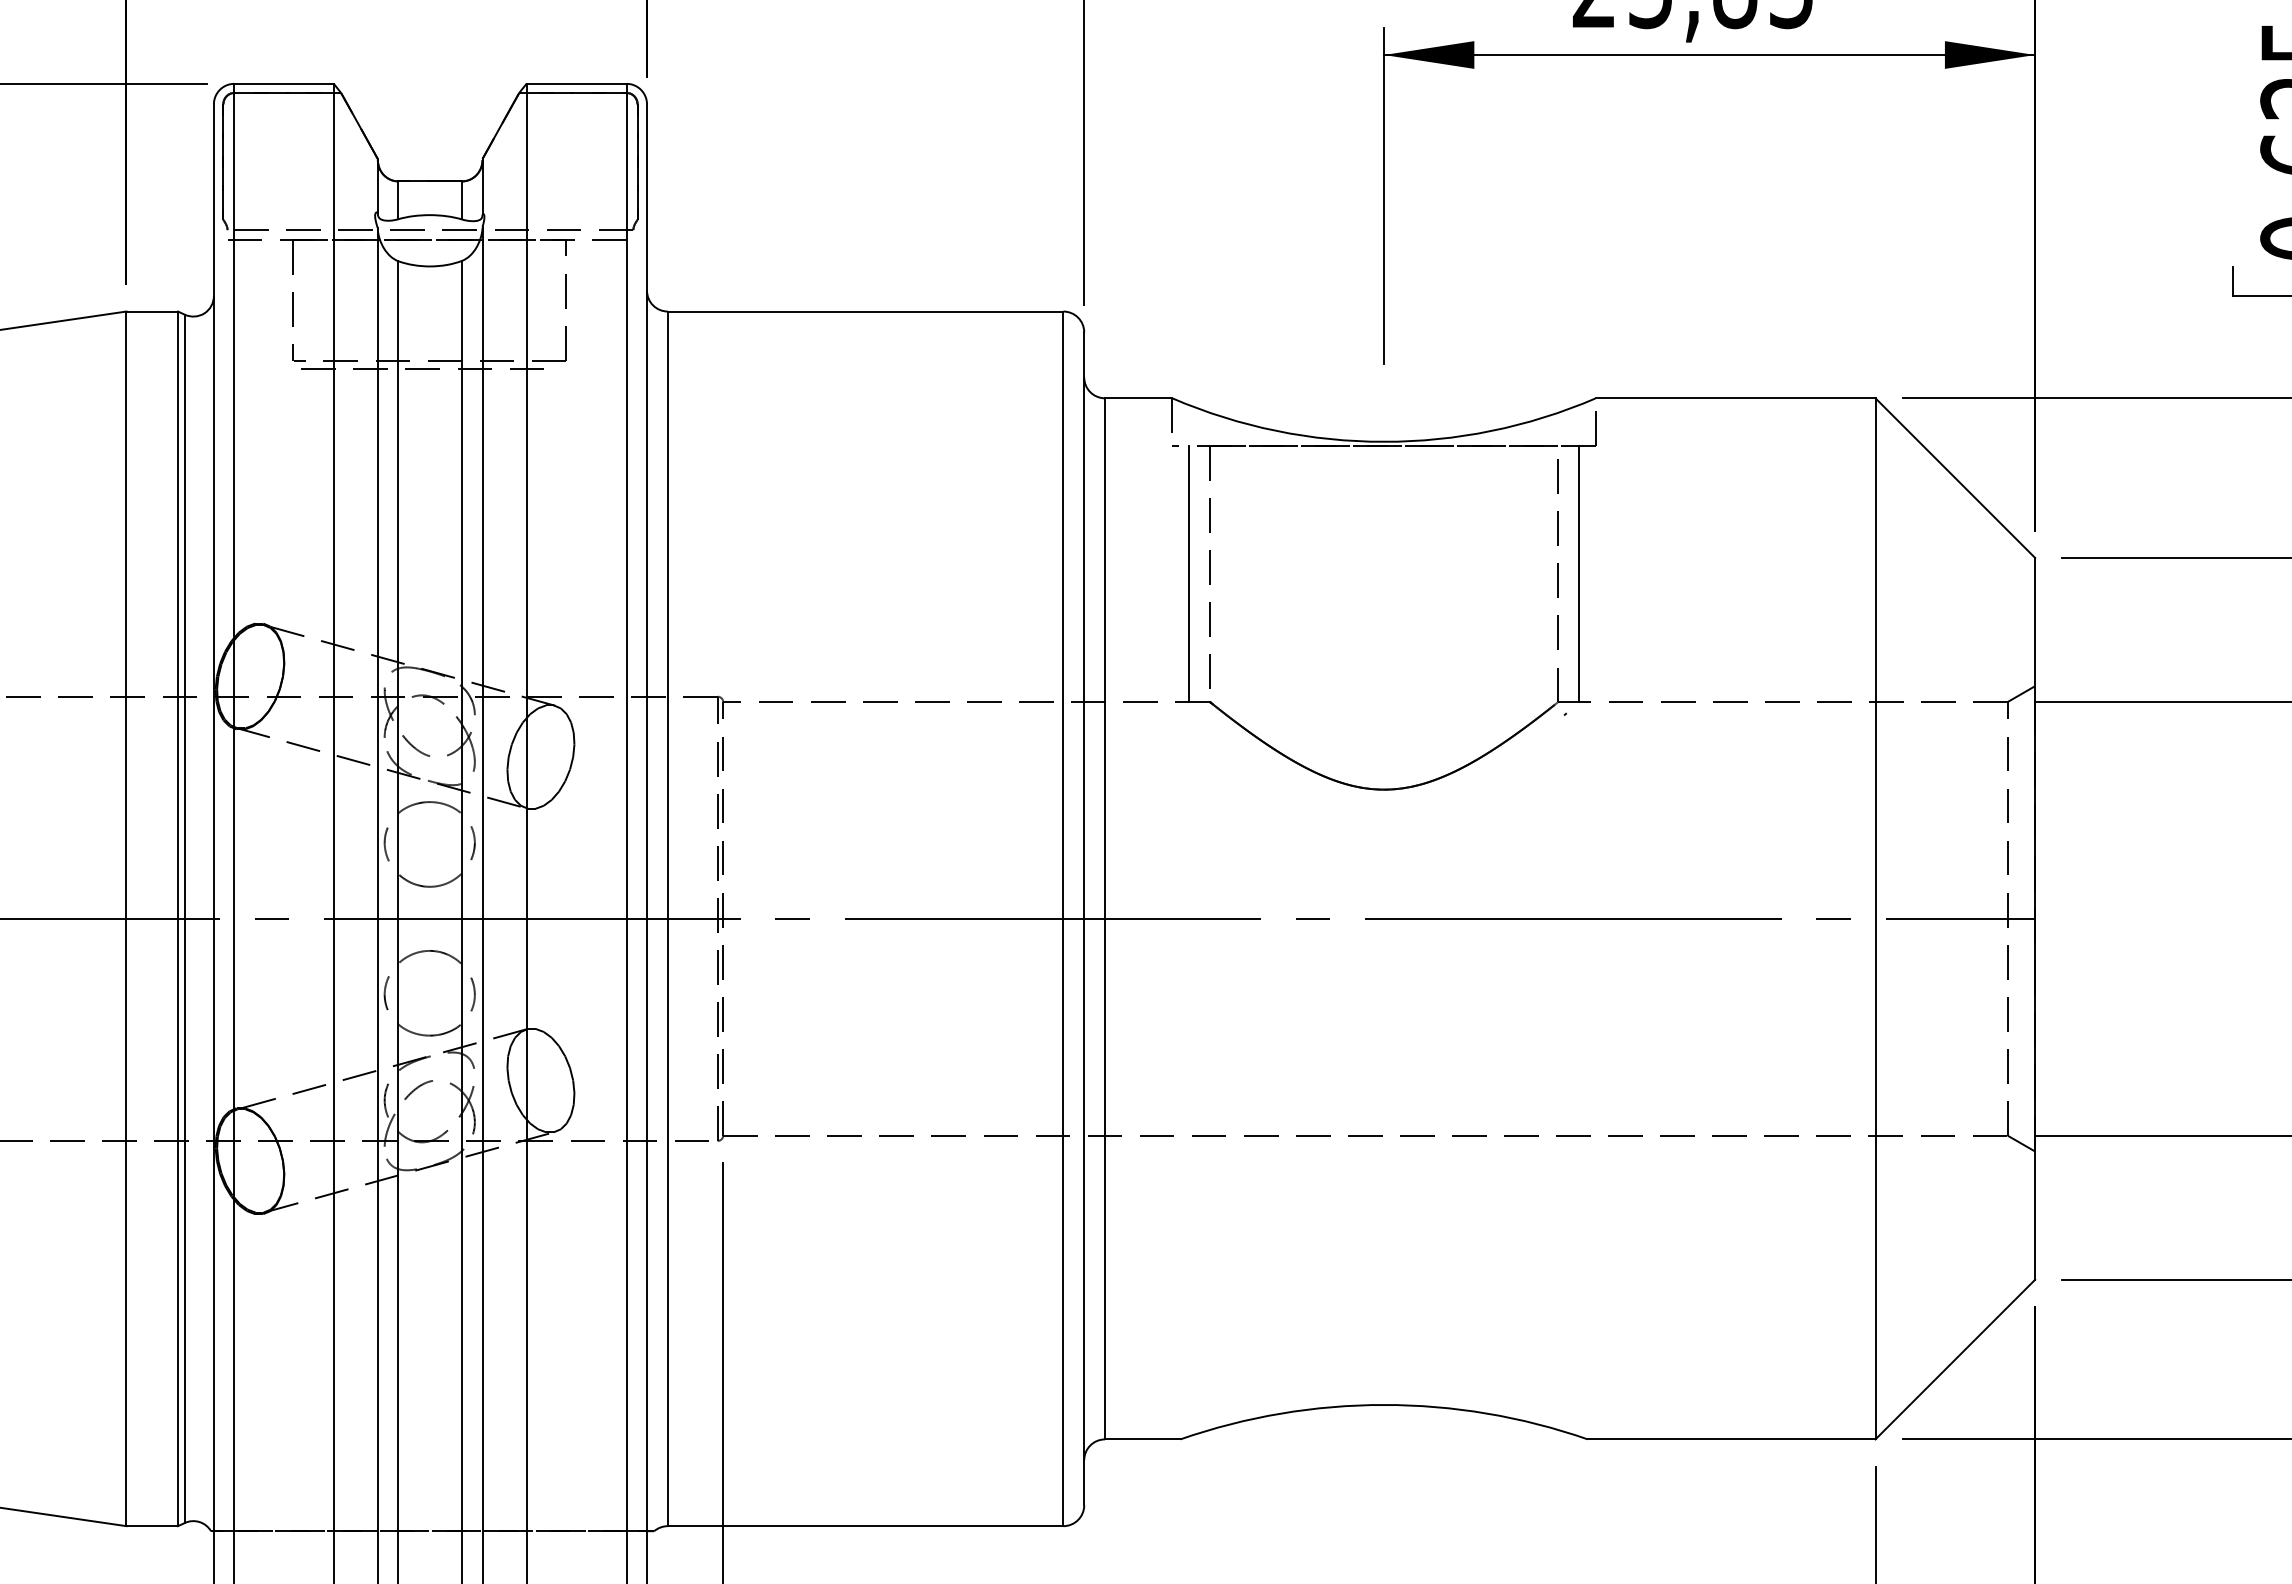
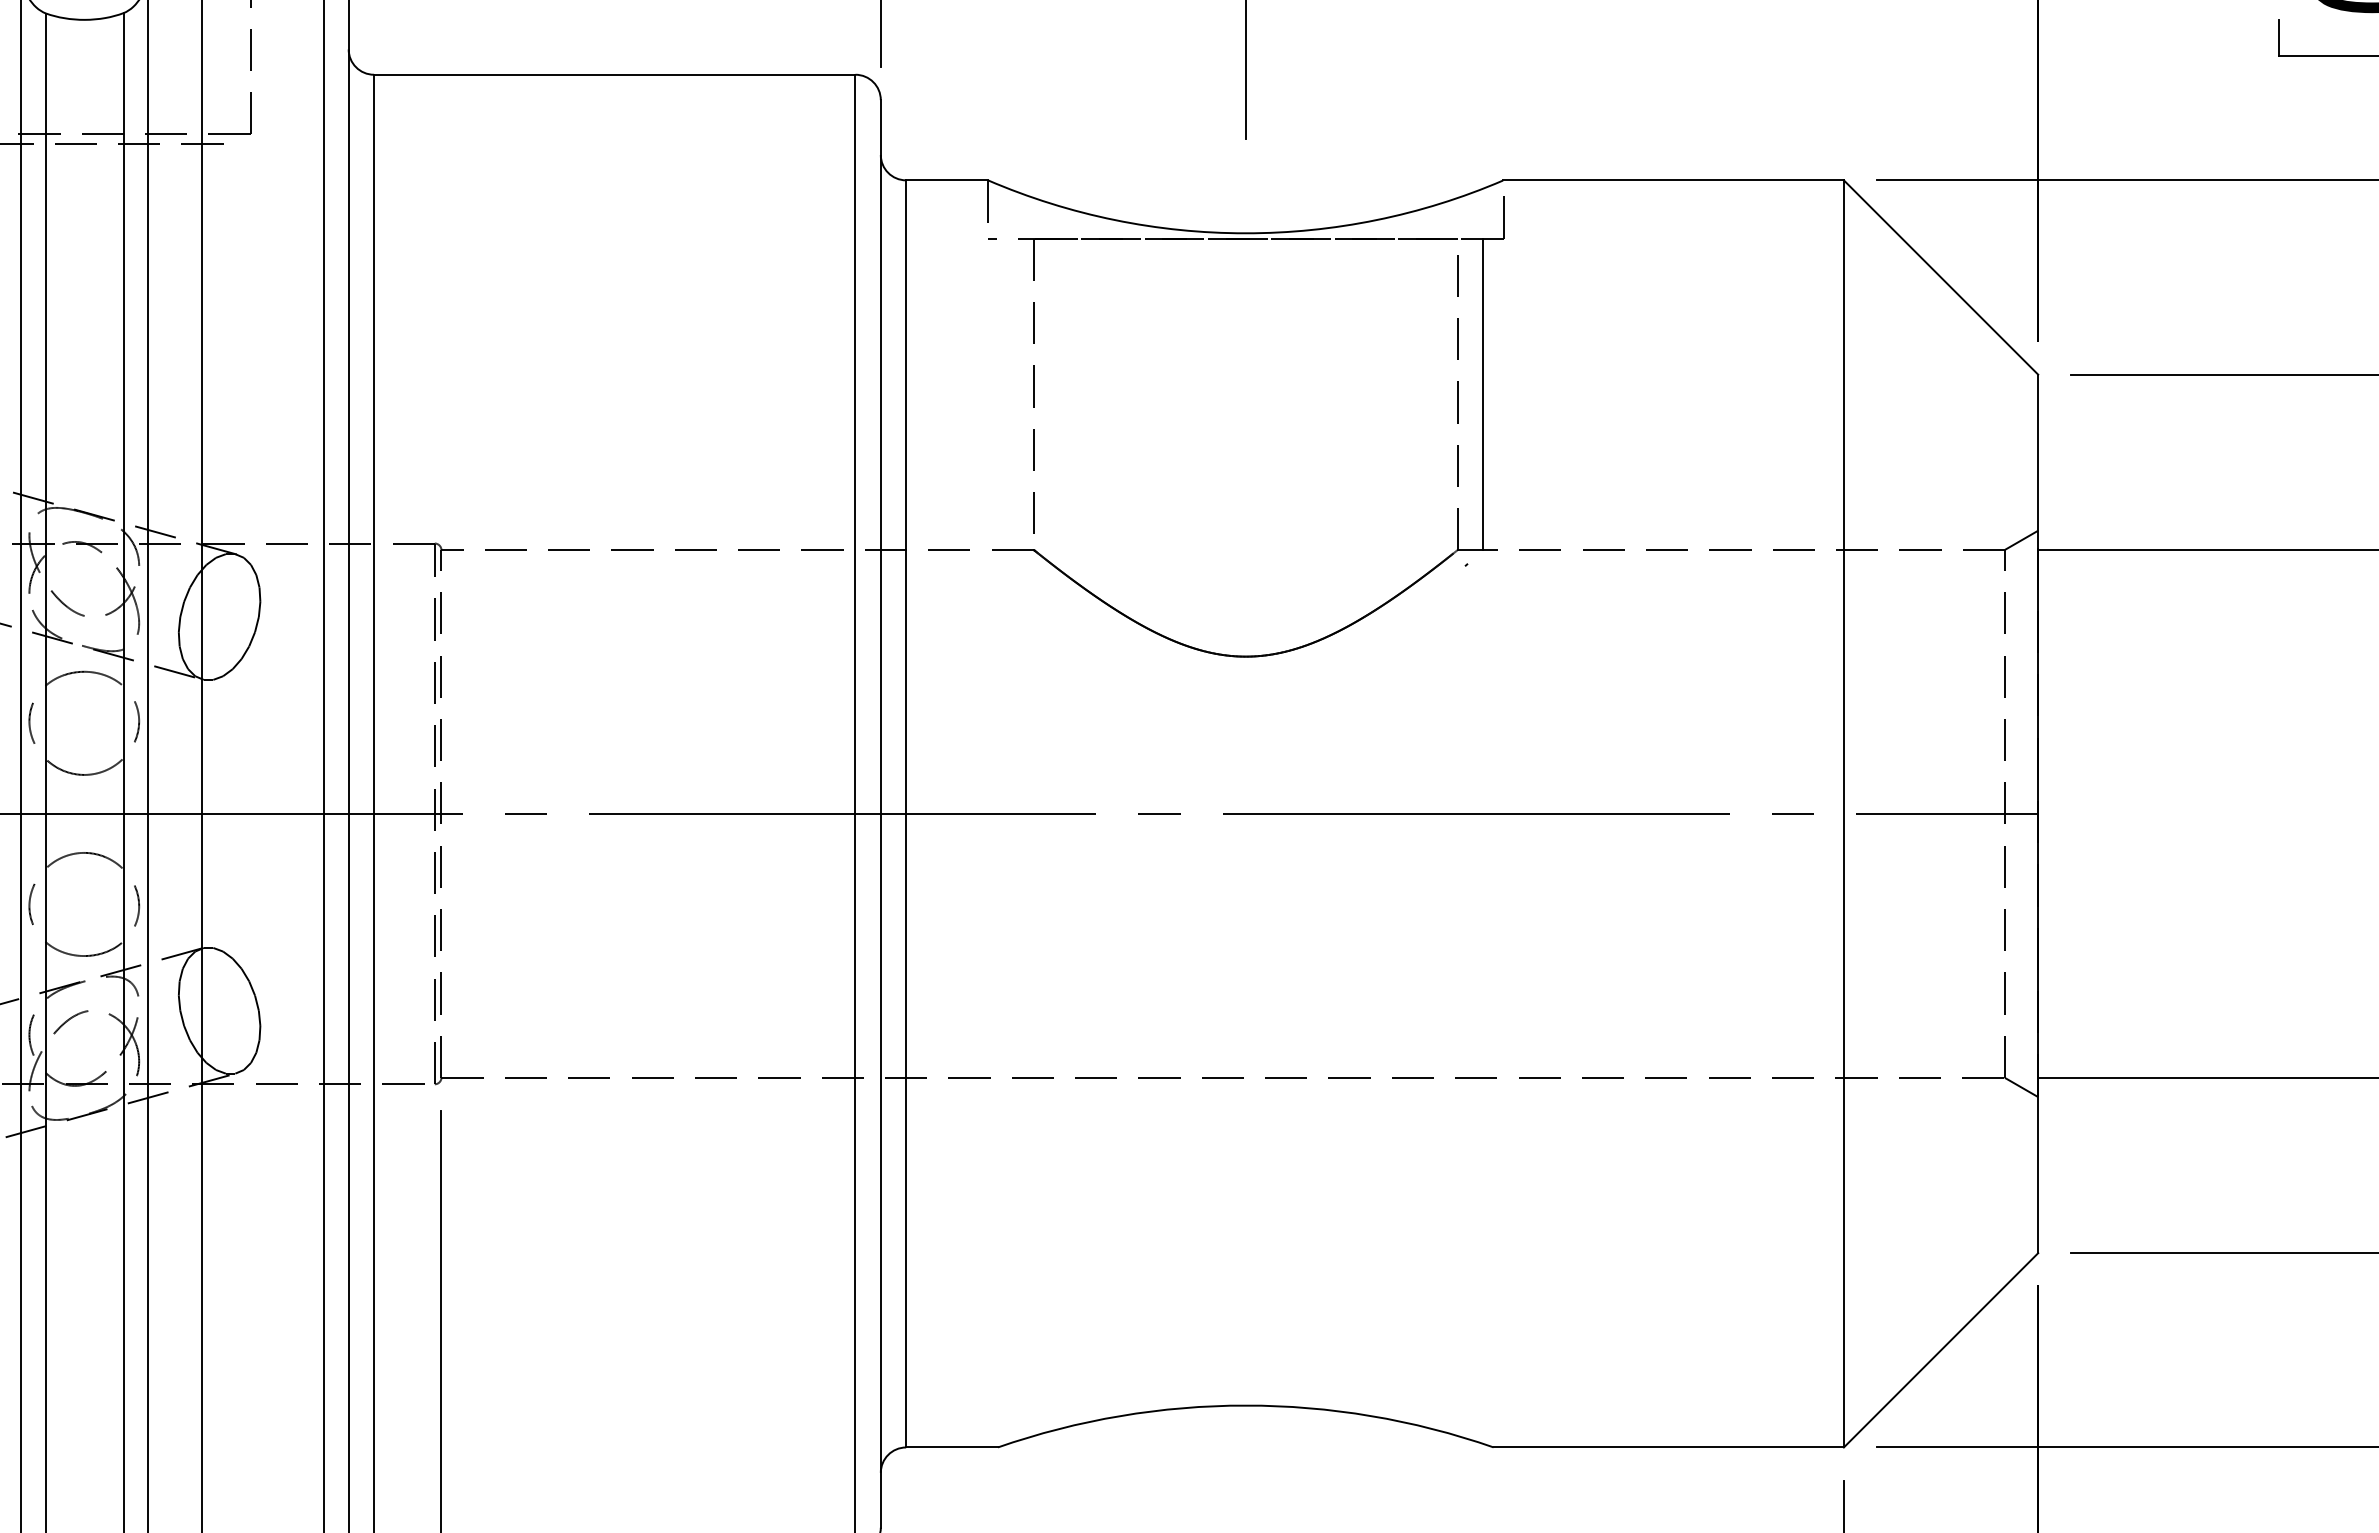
line: (1188, 574) -> (1007, 394), removed

